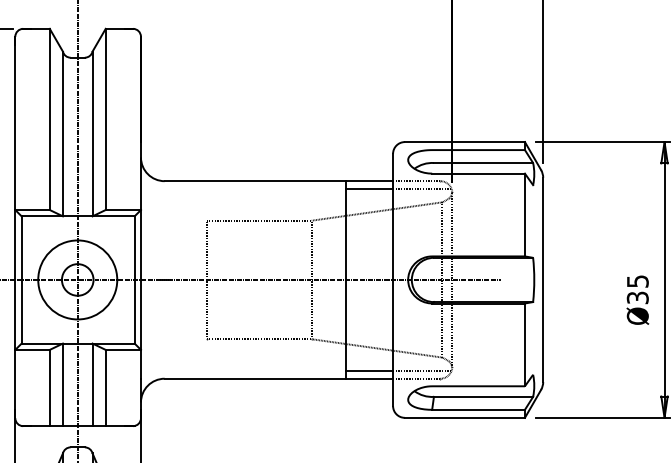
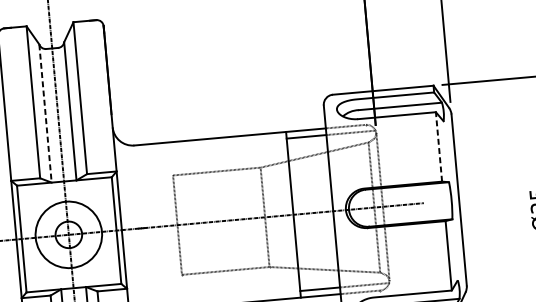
line: (62, 134) -> (45, 114), solid -> dashed
line: (524, 214) -> (438, 146), solid -> dashed

